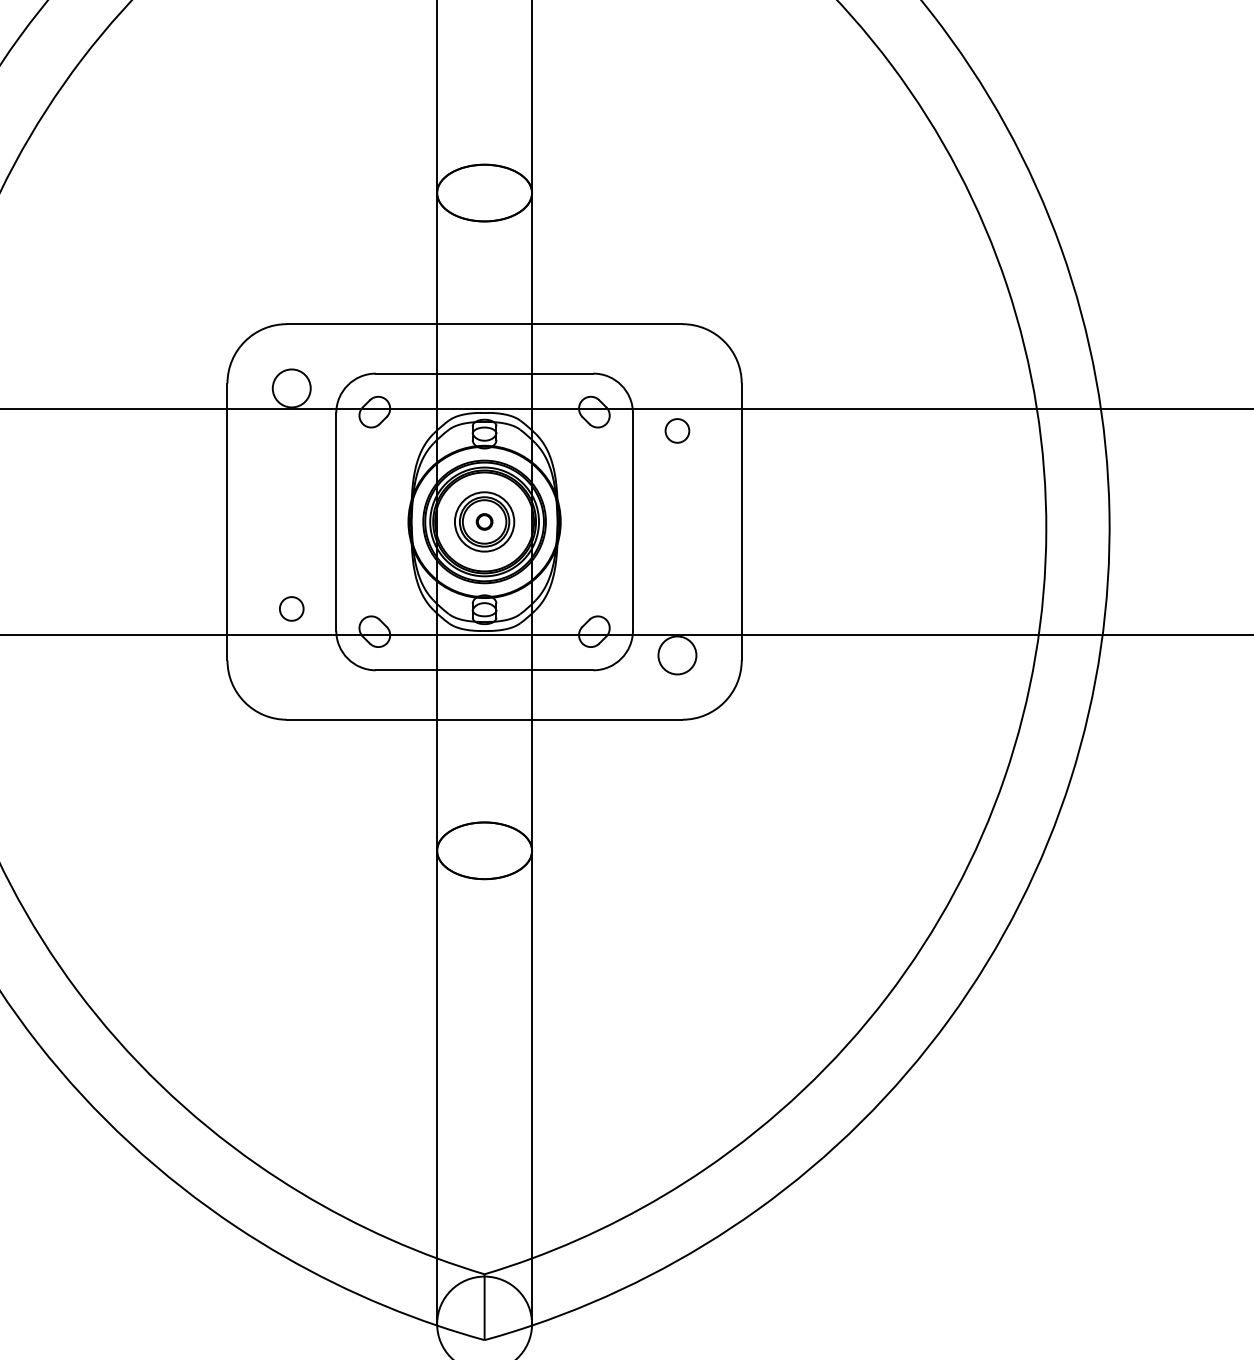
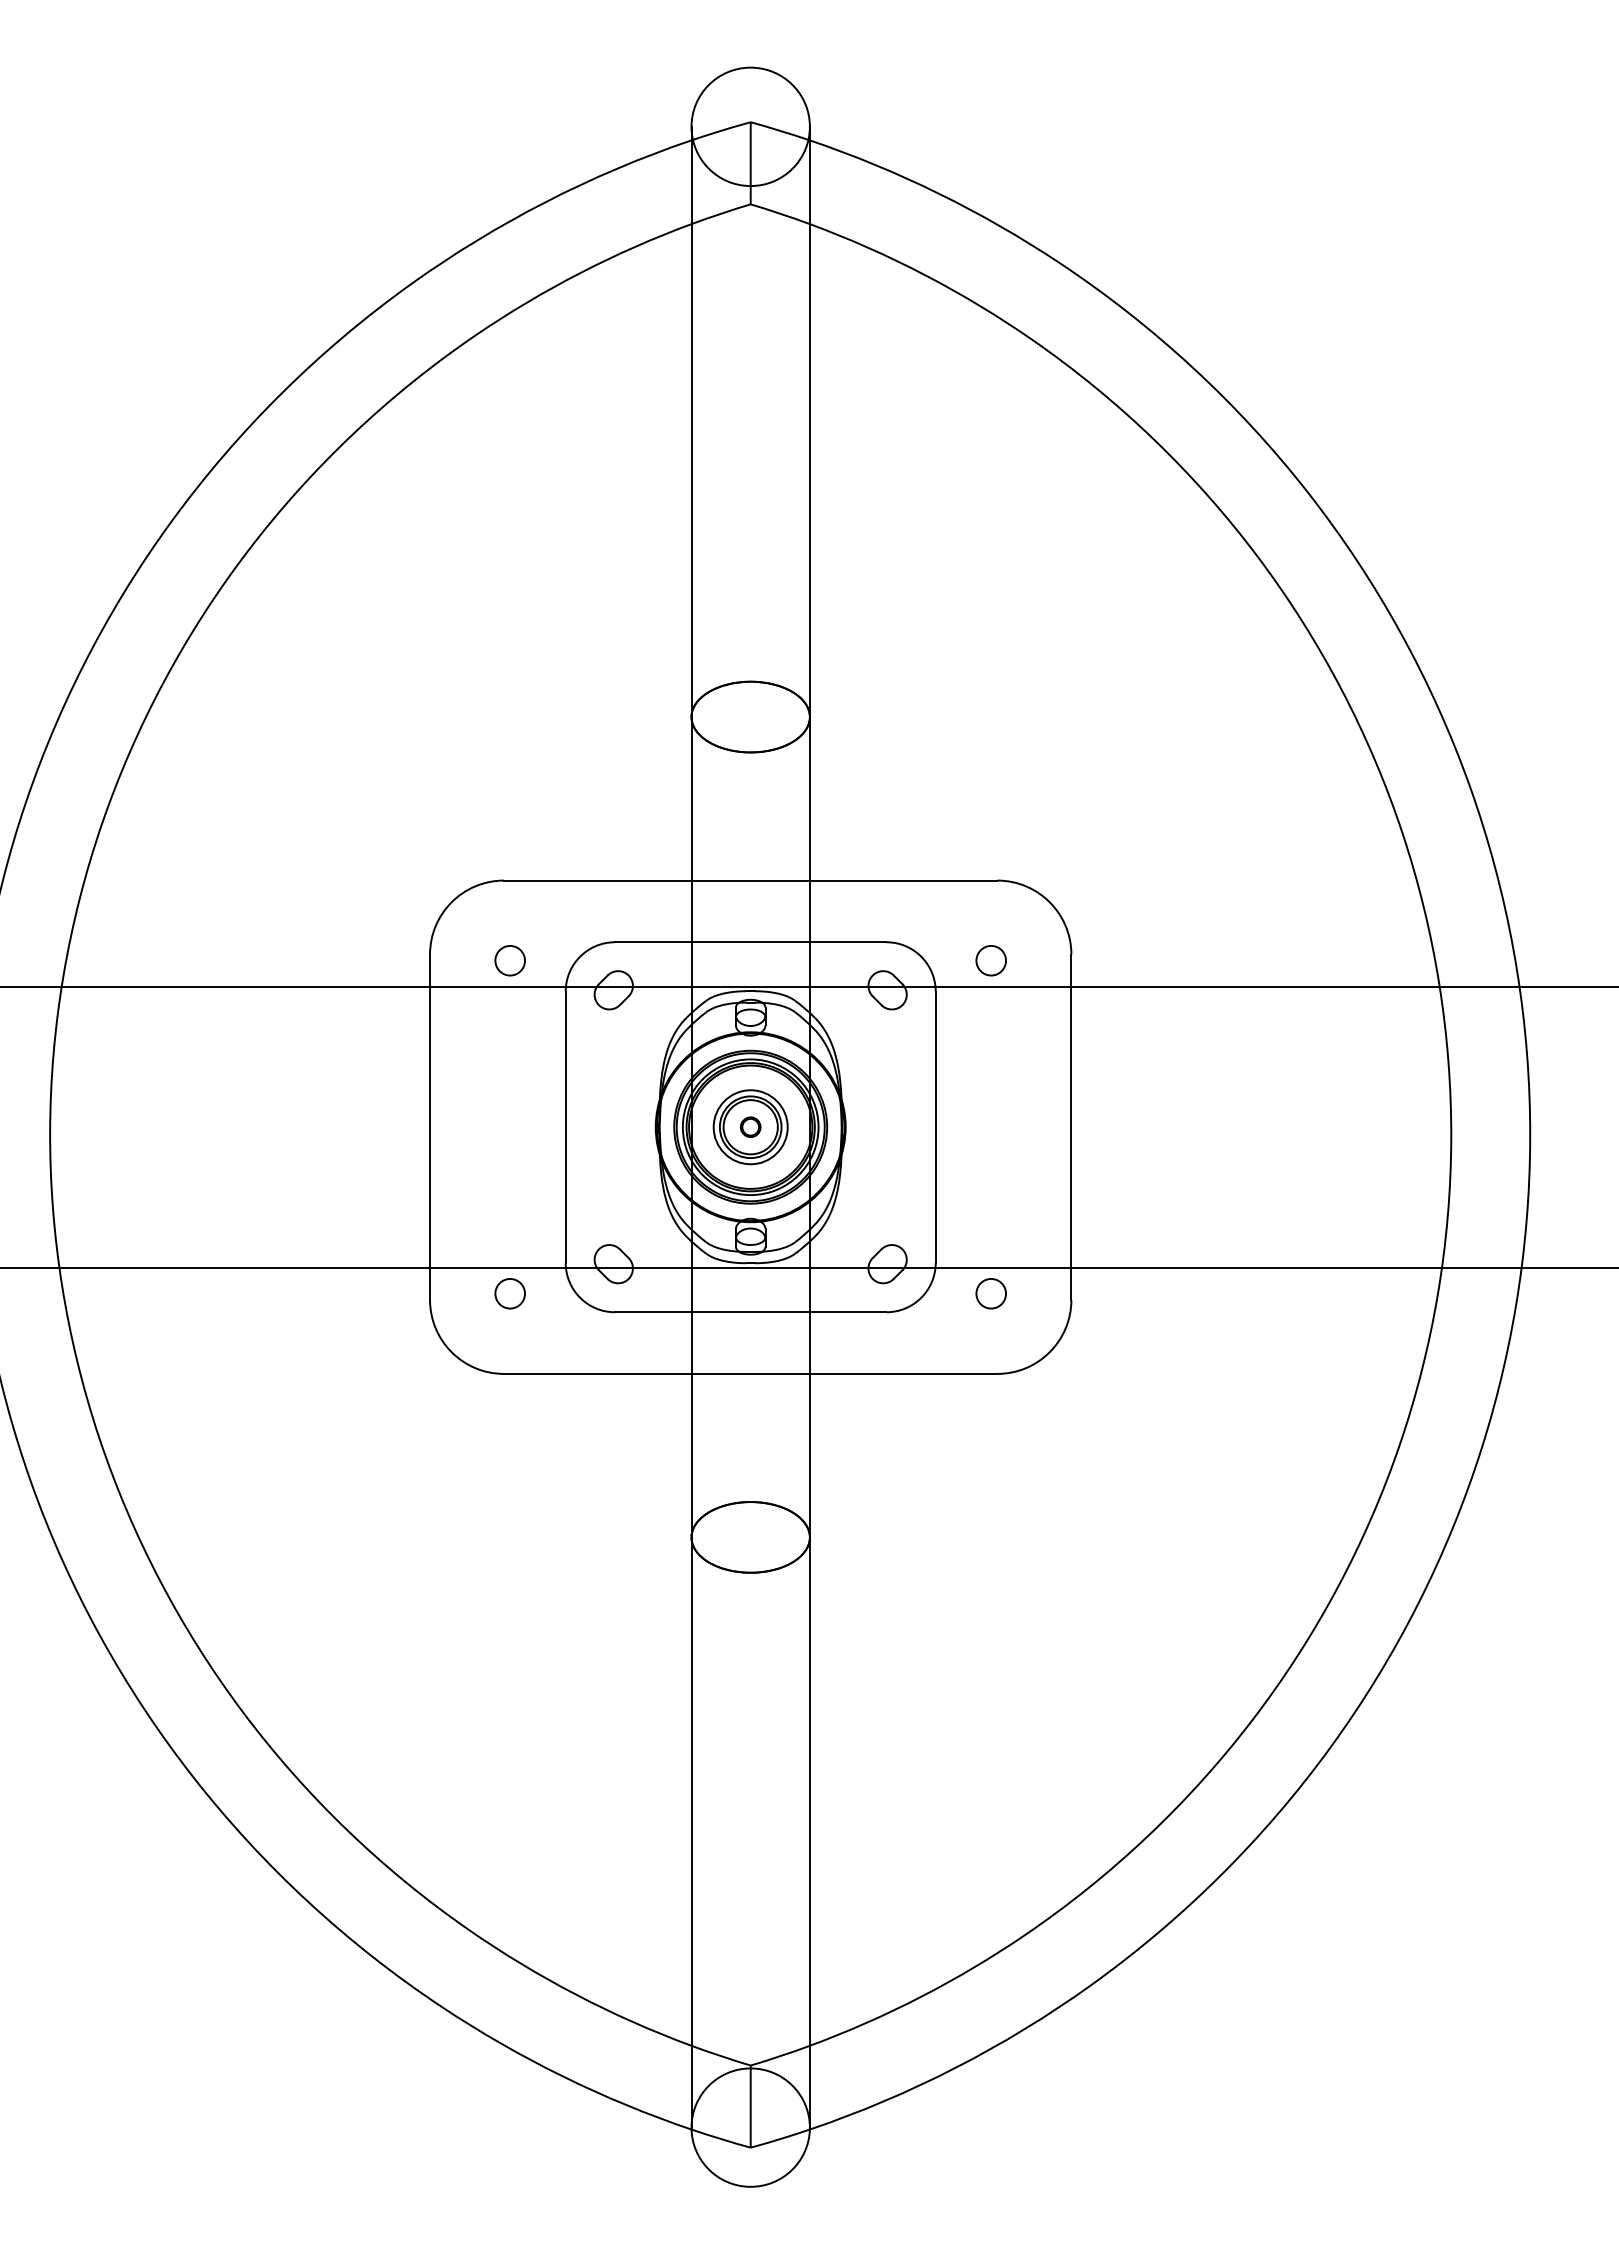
circle: (292, 388) -> (510, 960), size x0.62
circle: (676, 430) -> (990, 960), moved
circle: (291, 608) -> (509, 1293), moved
circle: (677, 655) -> (991, 1293), size x0.62

